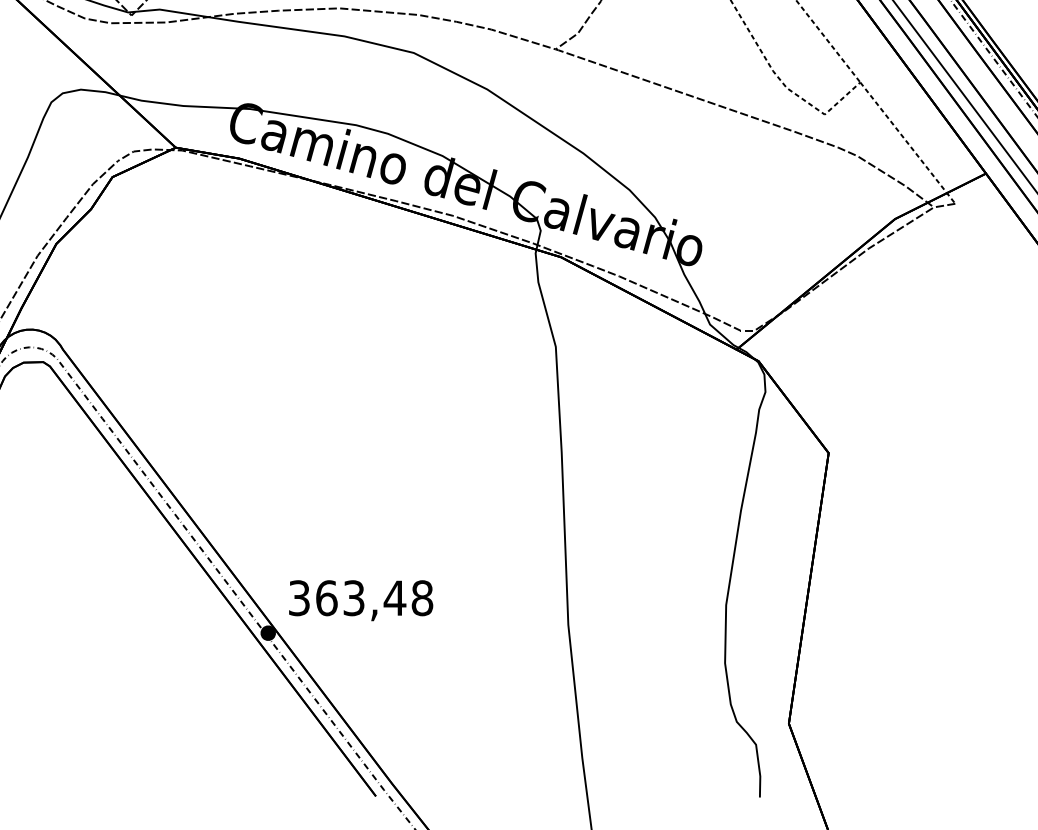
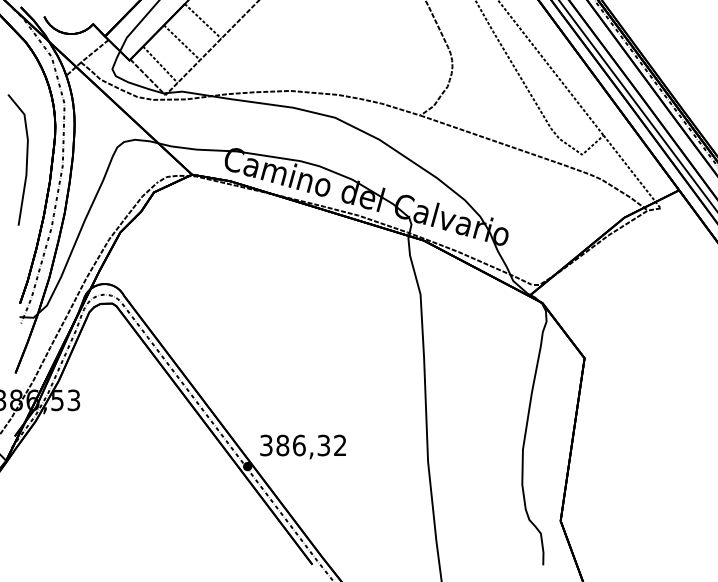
text: (374, 598) -> (311, 445), 363,48 -> 386,32

